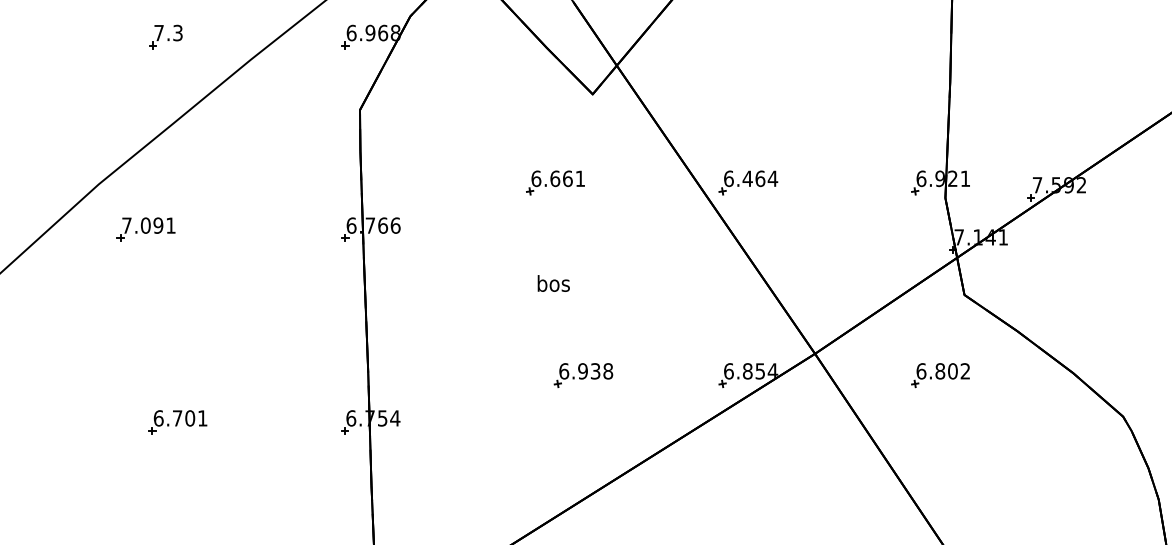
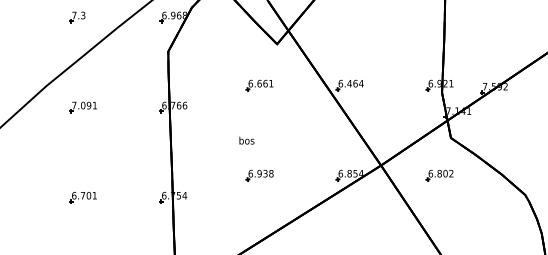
part: (144, 229) -> (82, 107), moved
text: (552, 283) -> (246, 140), moved
part: (582, 375) -> (259, 175), moved

